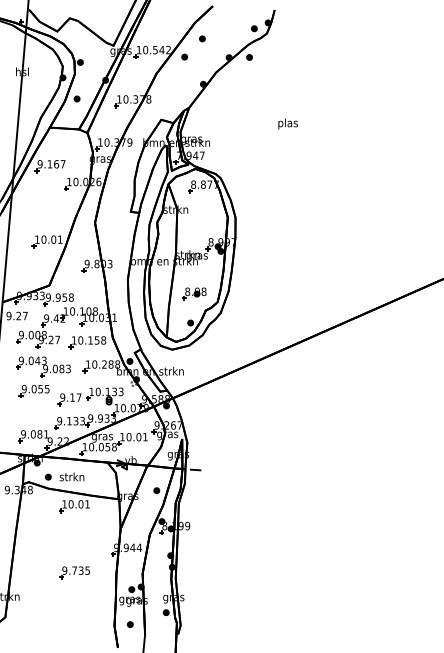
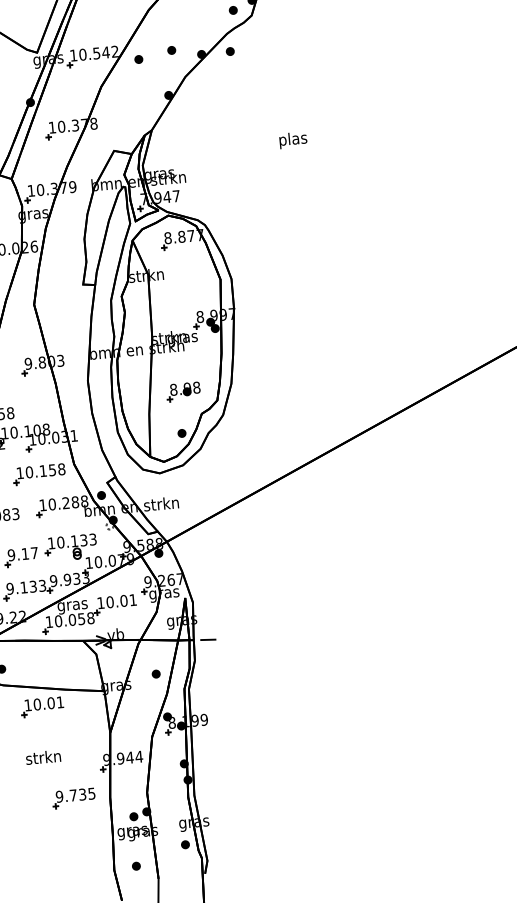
part: (202, 38) -> (171, 49), moved
text: (71, 476) -> (42, 756), moved
part: (74, 572) -> (73, 798), moved

